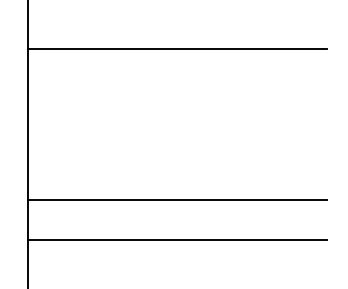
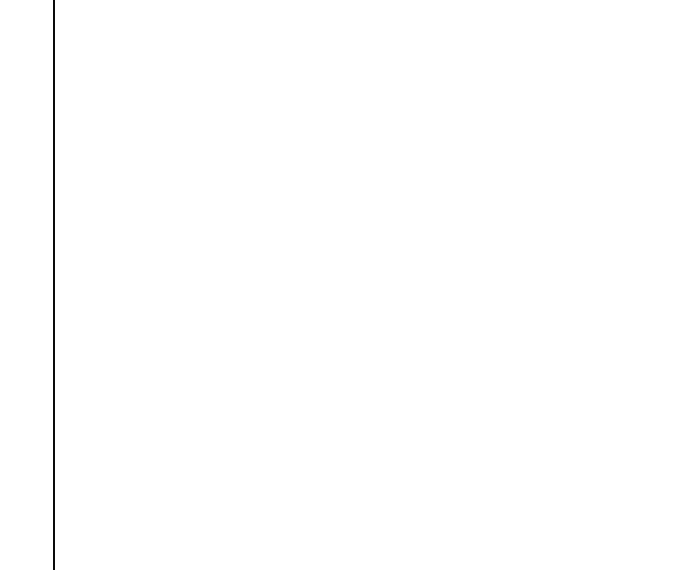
line: (176, 49) -> (347, 97), removed
line: (176, 199) -> (347, 393), removed
line: (176, 239) -> (347, 472), removed

